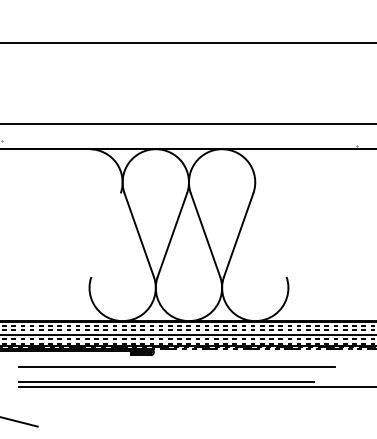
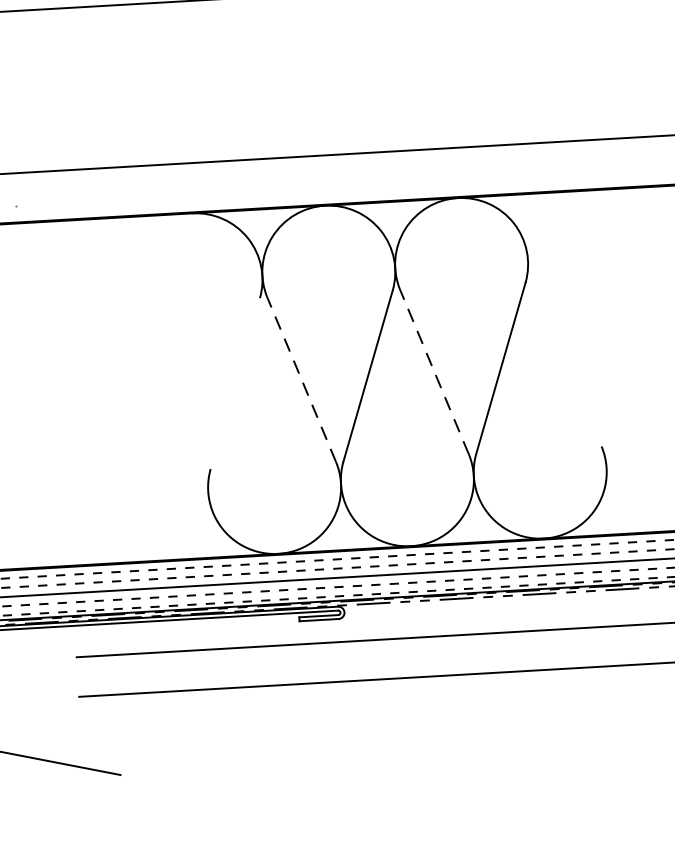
line: (139, 234) -> (302, 378), solid -> dashed
line: (205, 234) -> (434, 370), solid -> dashed
line: (166, 381) -> (373, 669), removed

